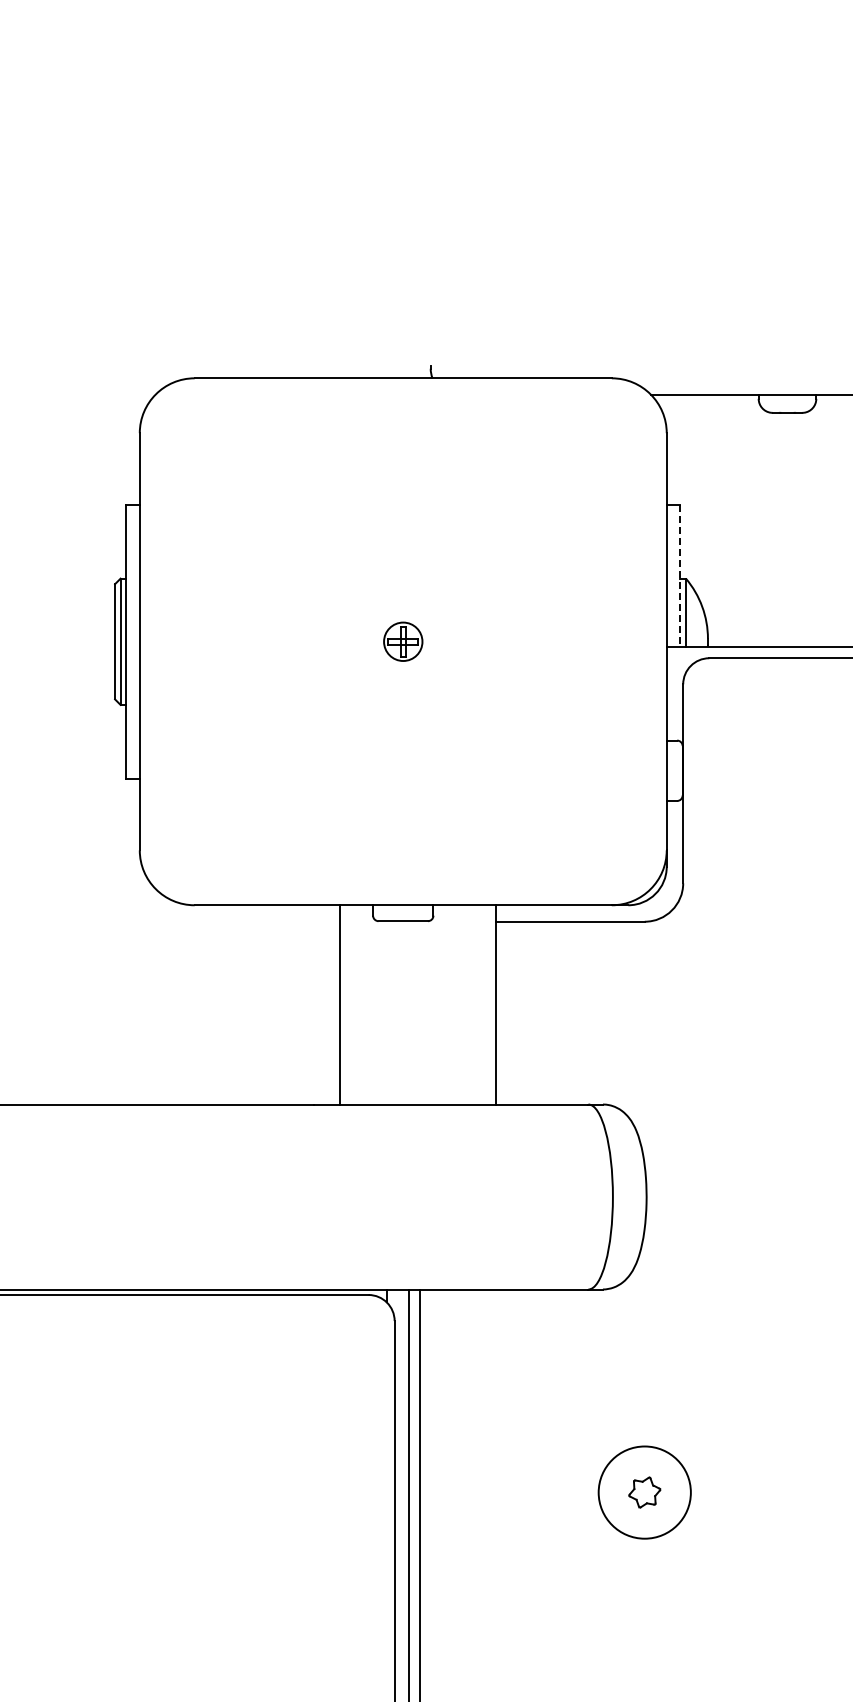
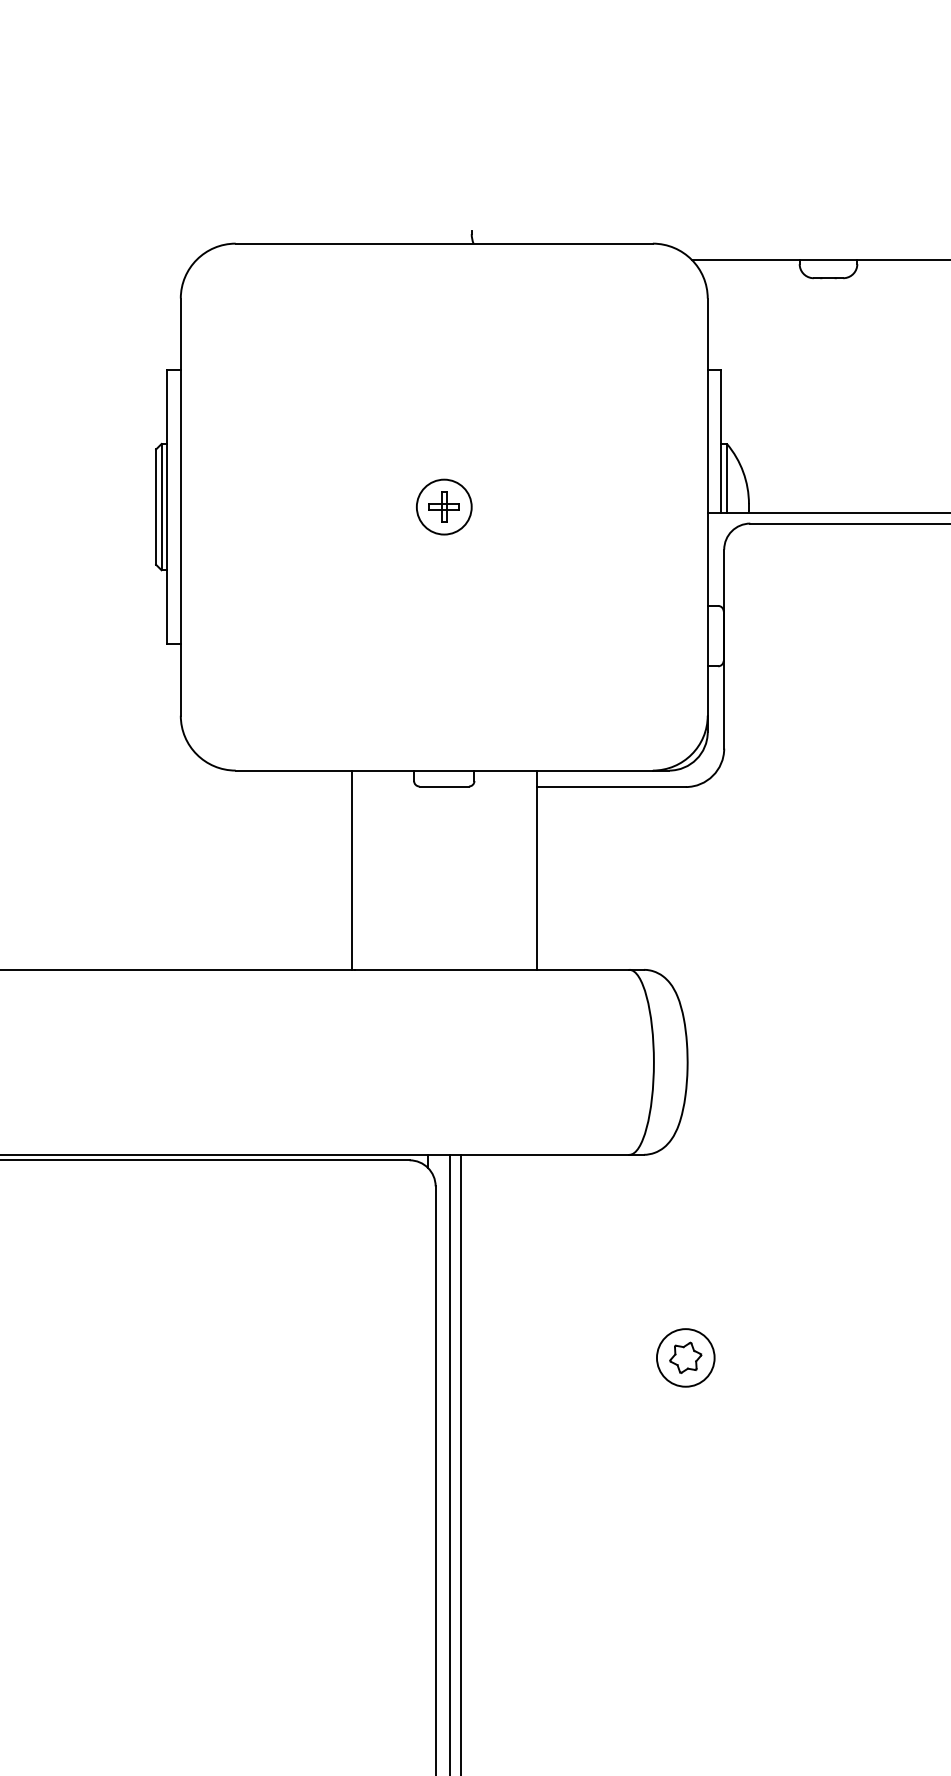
line: (680, 576) -> (721, 441), dashed -> solid
circle: (402, 641) -> (443, 506), size x1.43
line: (339, 1004) -> (351, 869), moved
circle: (644, 1492) -> (685, 1357), size x0.62

